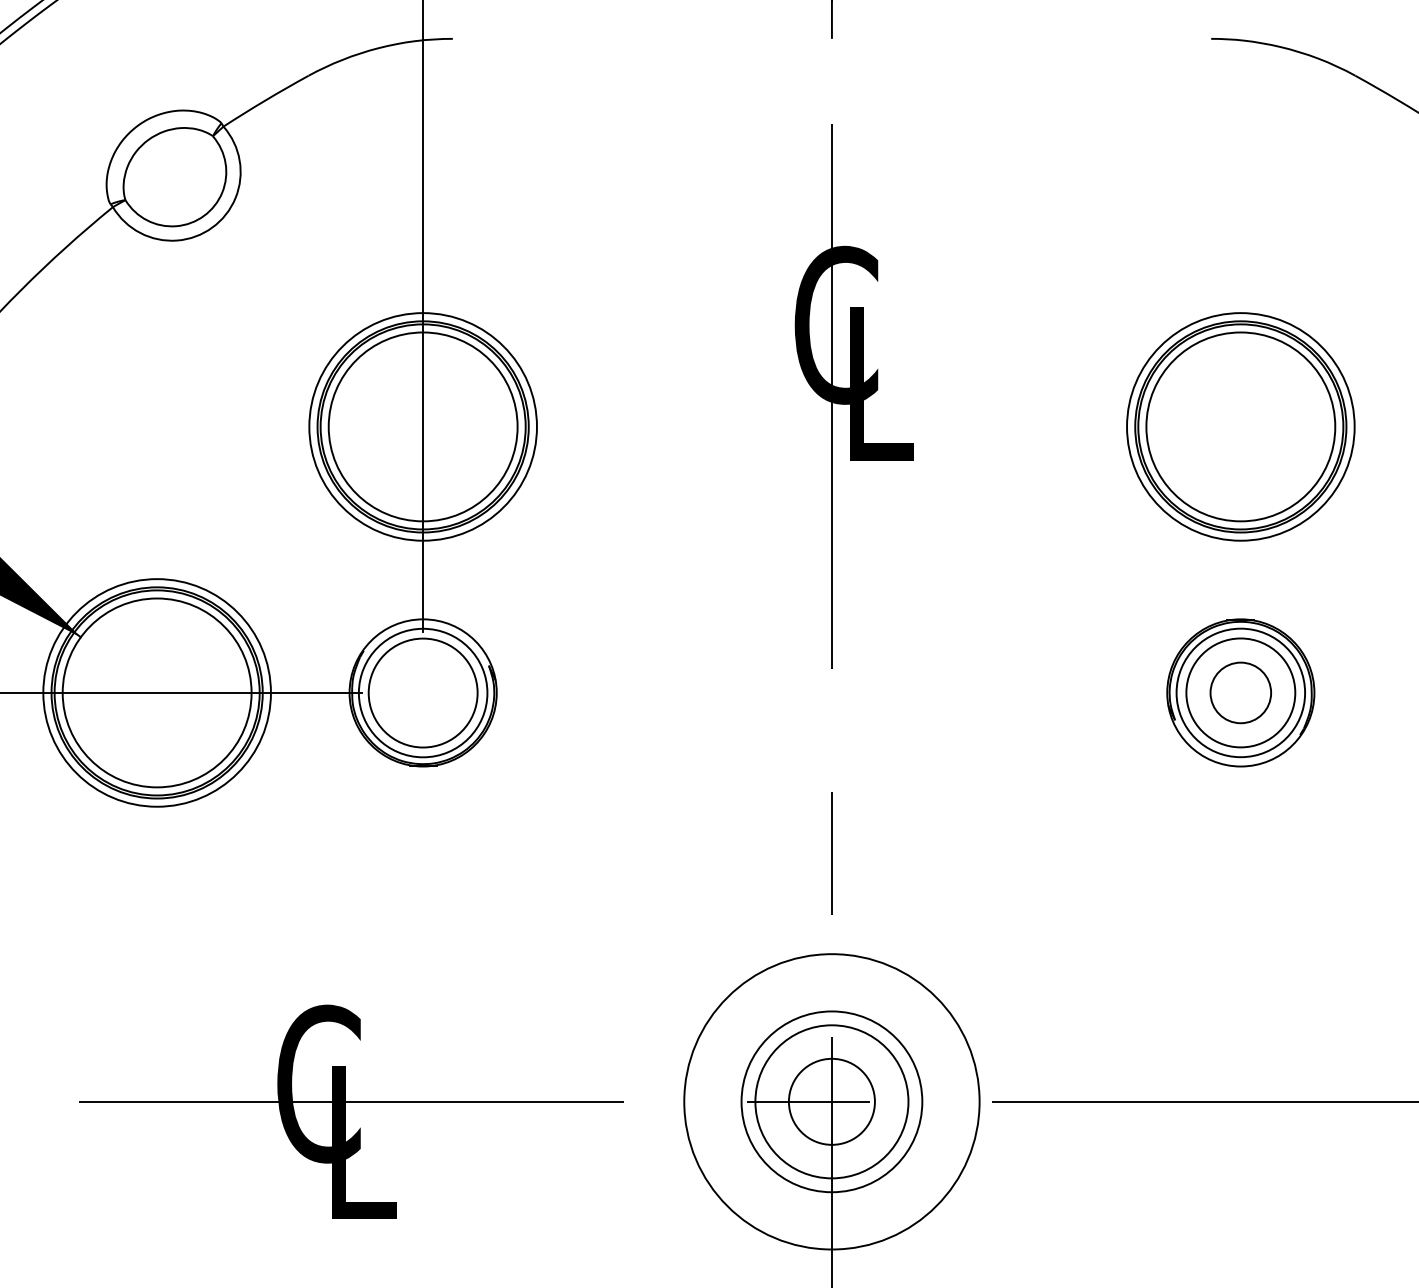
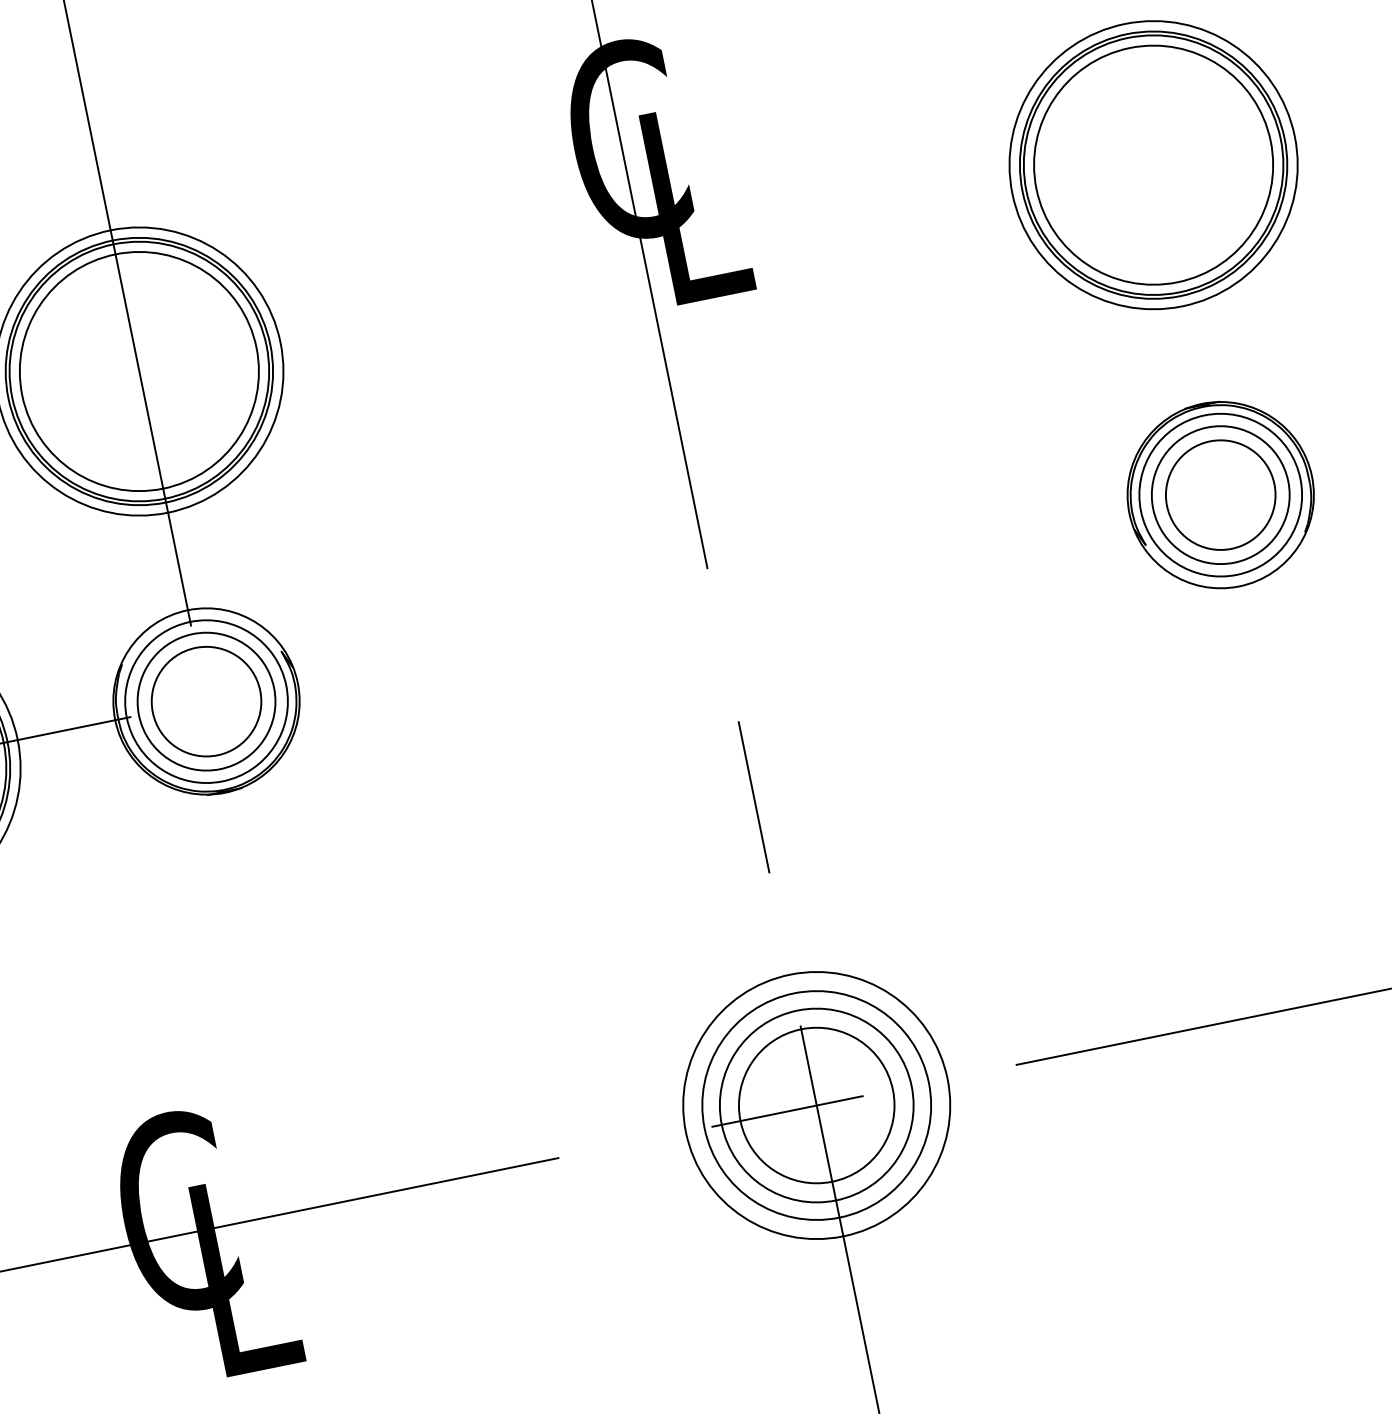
circle: (423, 692) -> (206, 700), added
circle: (1240, 692) -> (1220, 494), size x1.43
circle: (831, 1101) -> (816, 1105), size x0.71
circle: (831, 1101) -> (816, 1105), size x1.43

